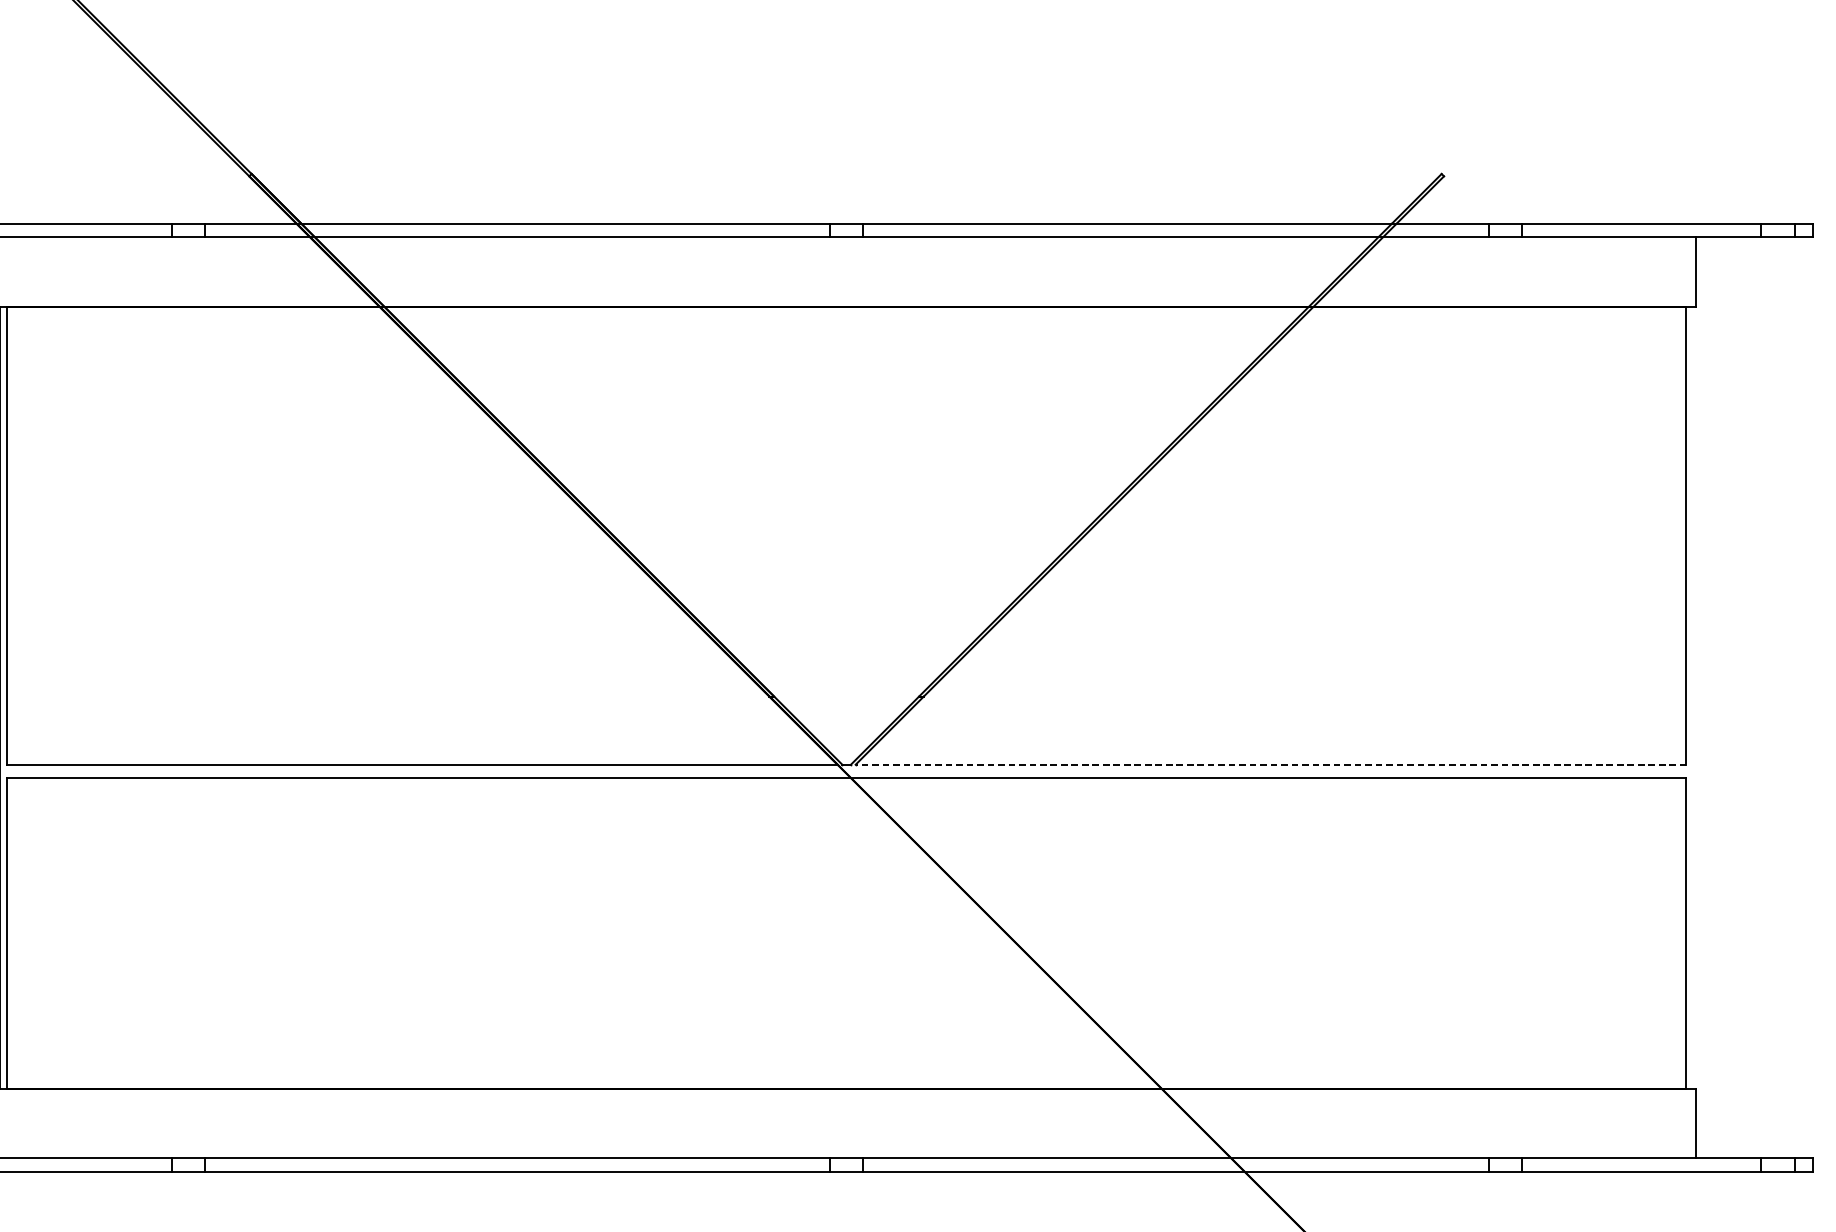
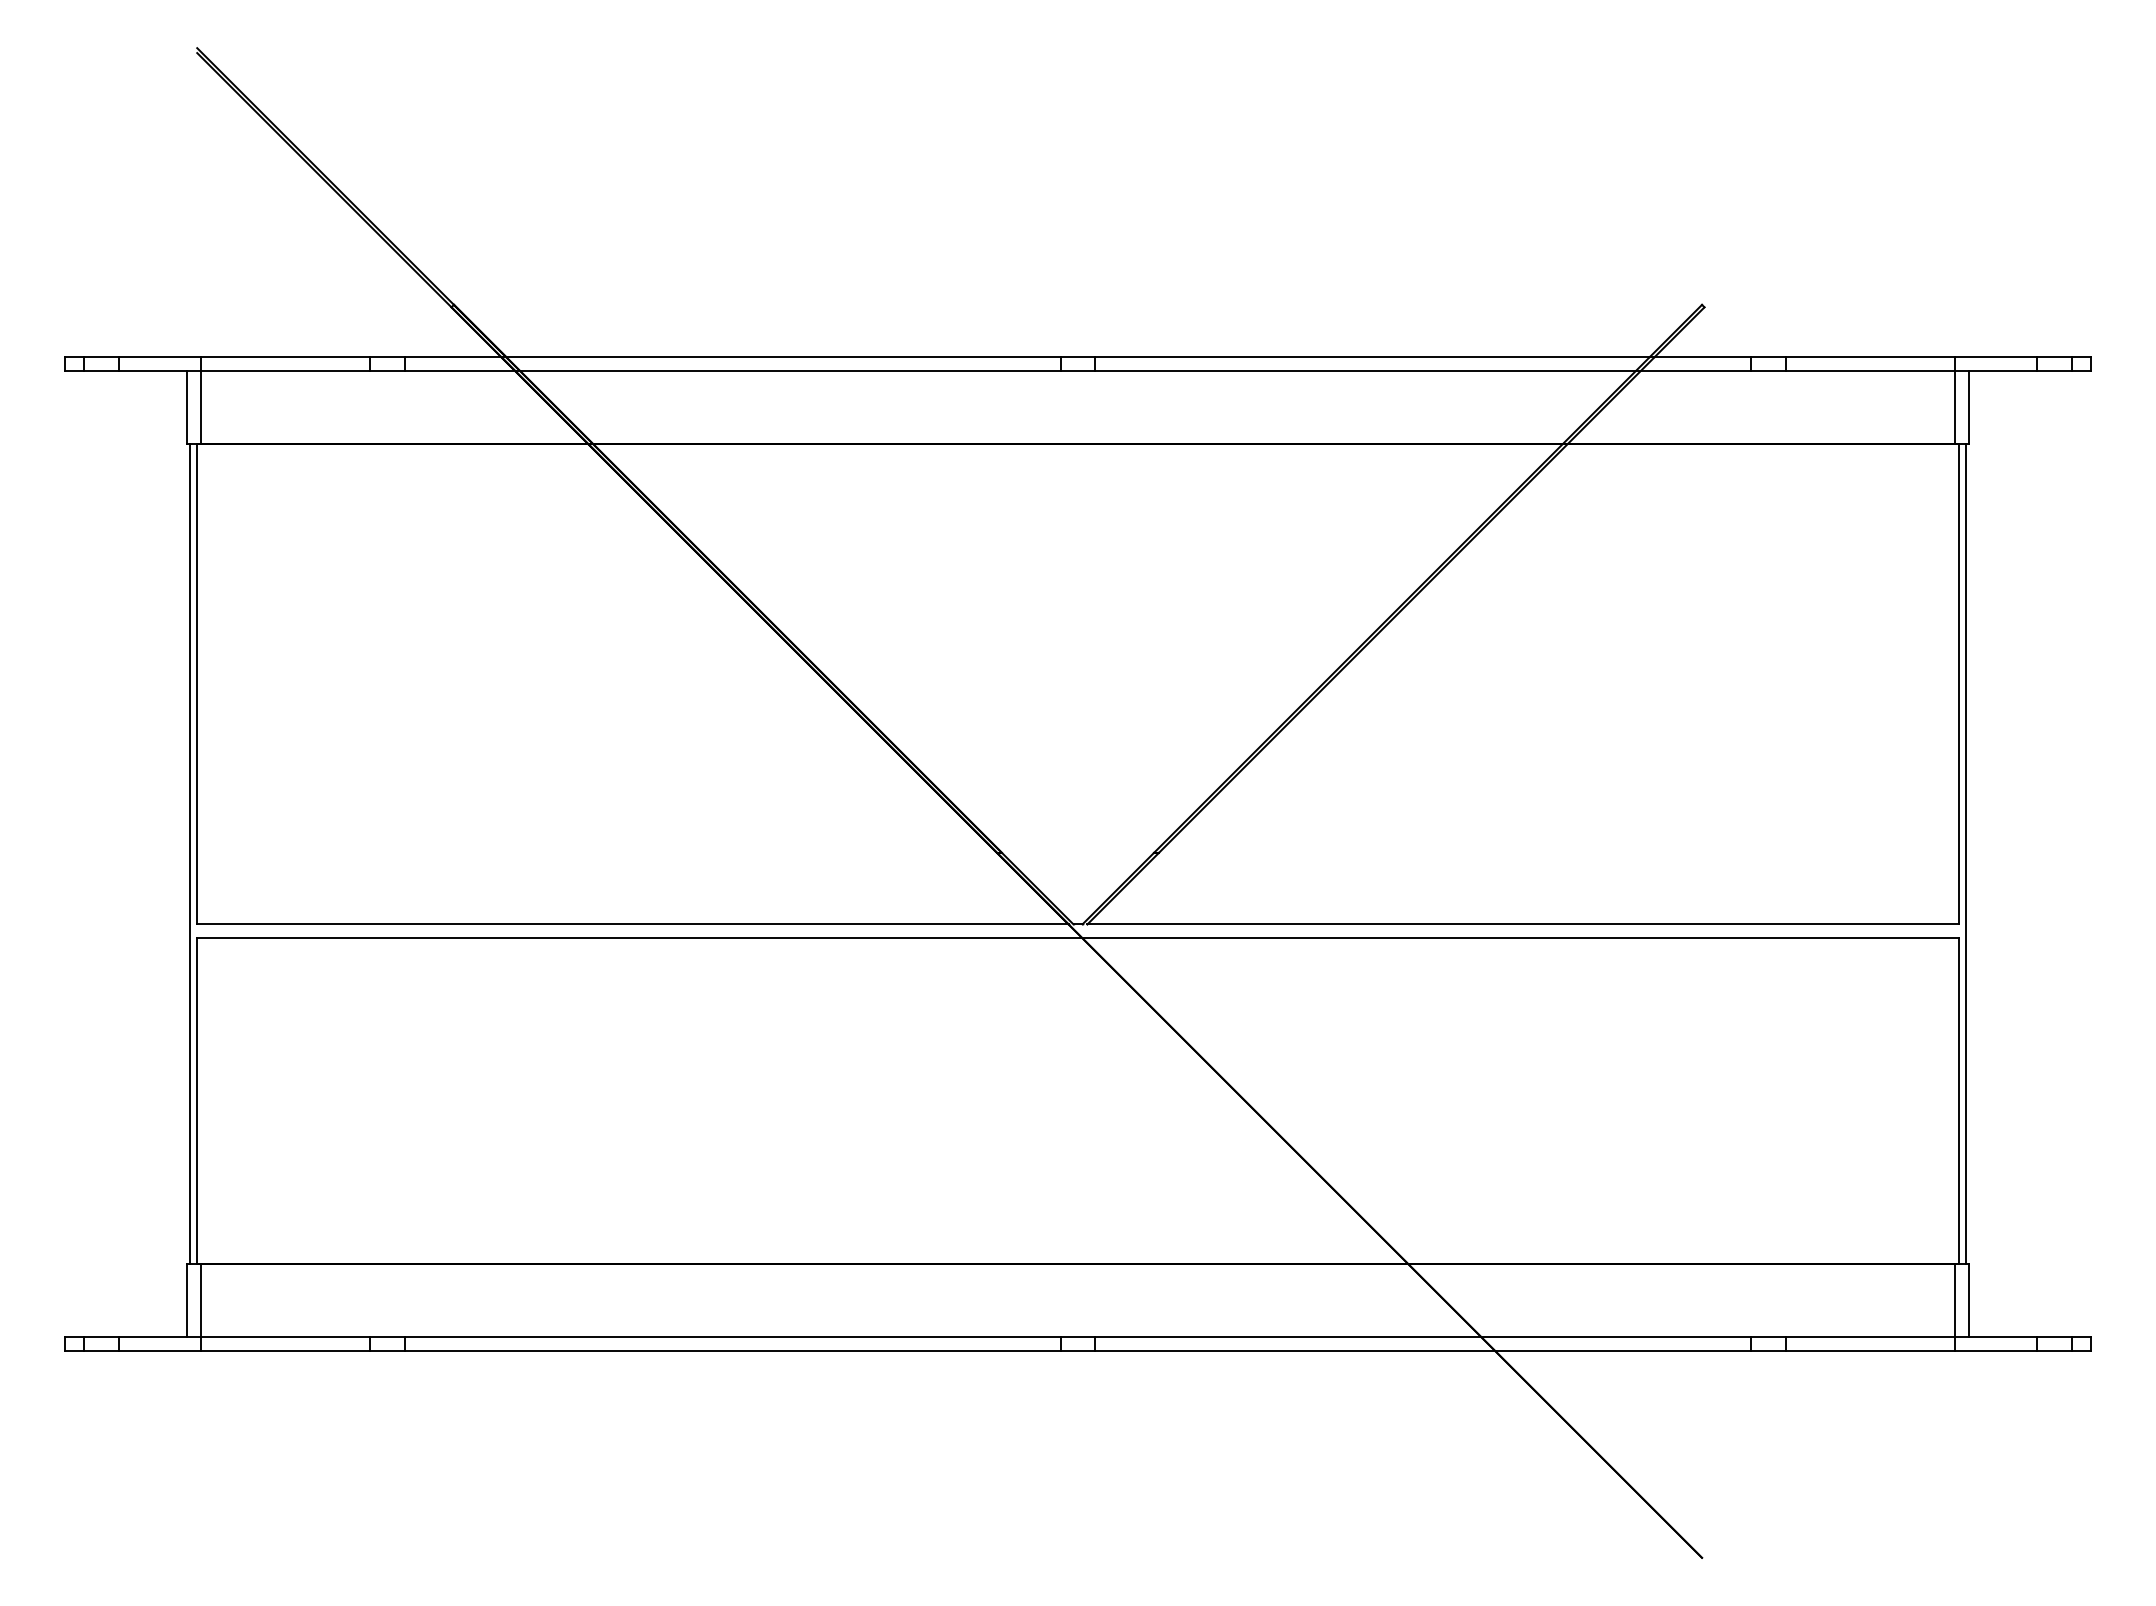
line: (9, 265) -> (200, 400), added
line: (1683, 265) -> (1955, 400), added
line: (1692, 698) -> (1965, 854), added
line: (1271, 764) -> (1523, 924), dashed -> solid
line: (9, 1130) -> (200, 1307), added
line: (1683, 1130) -> (1955, 1307), added

